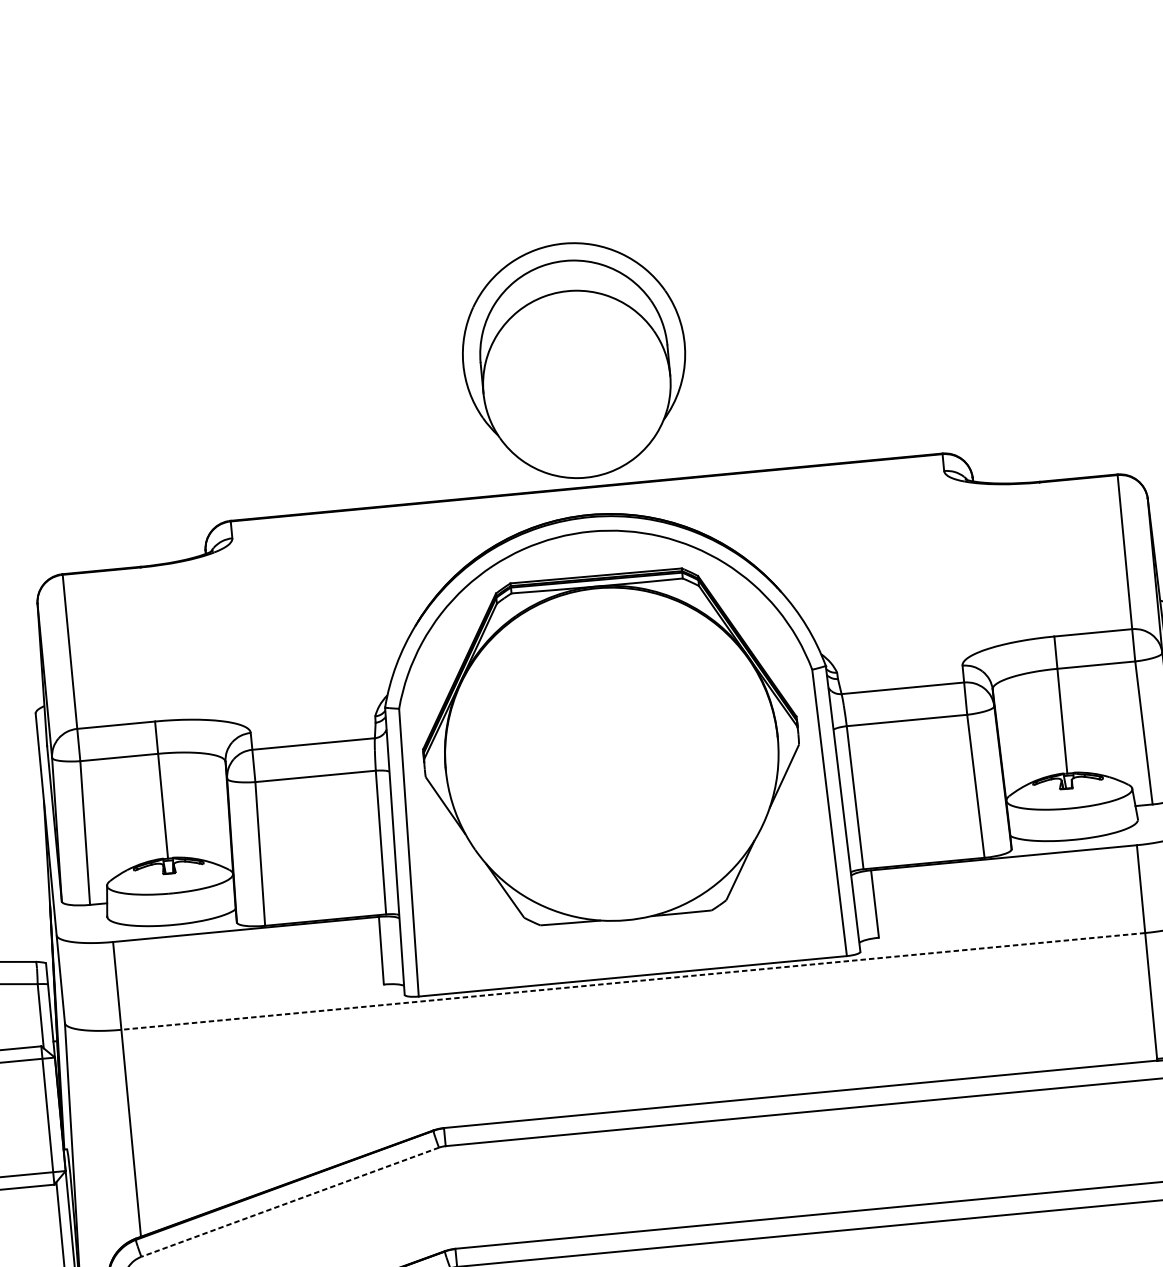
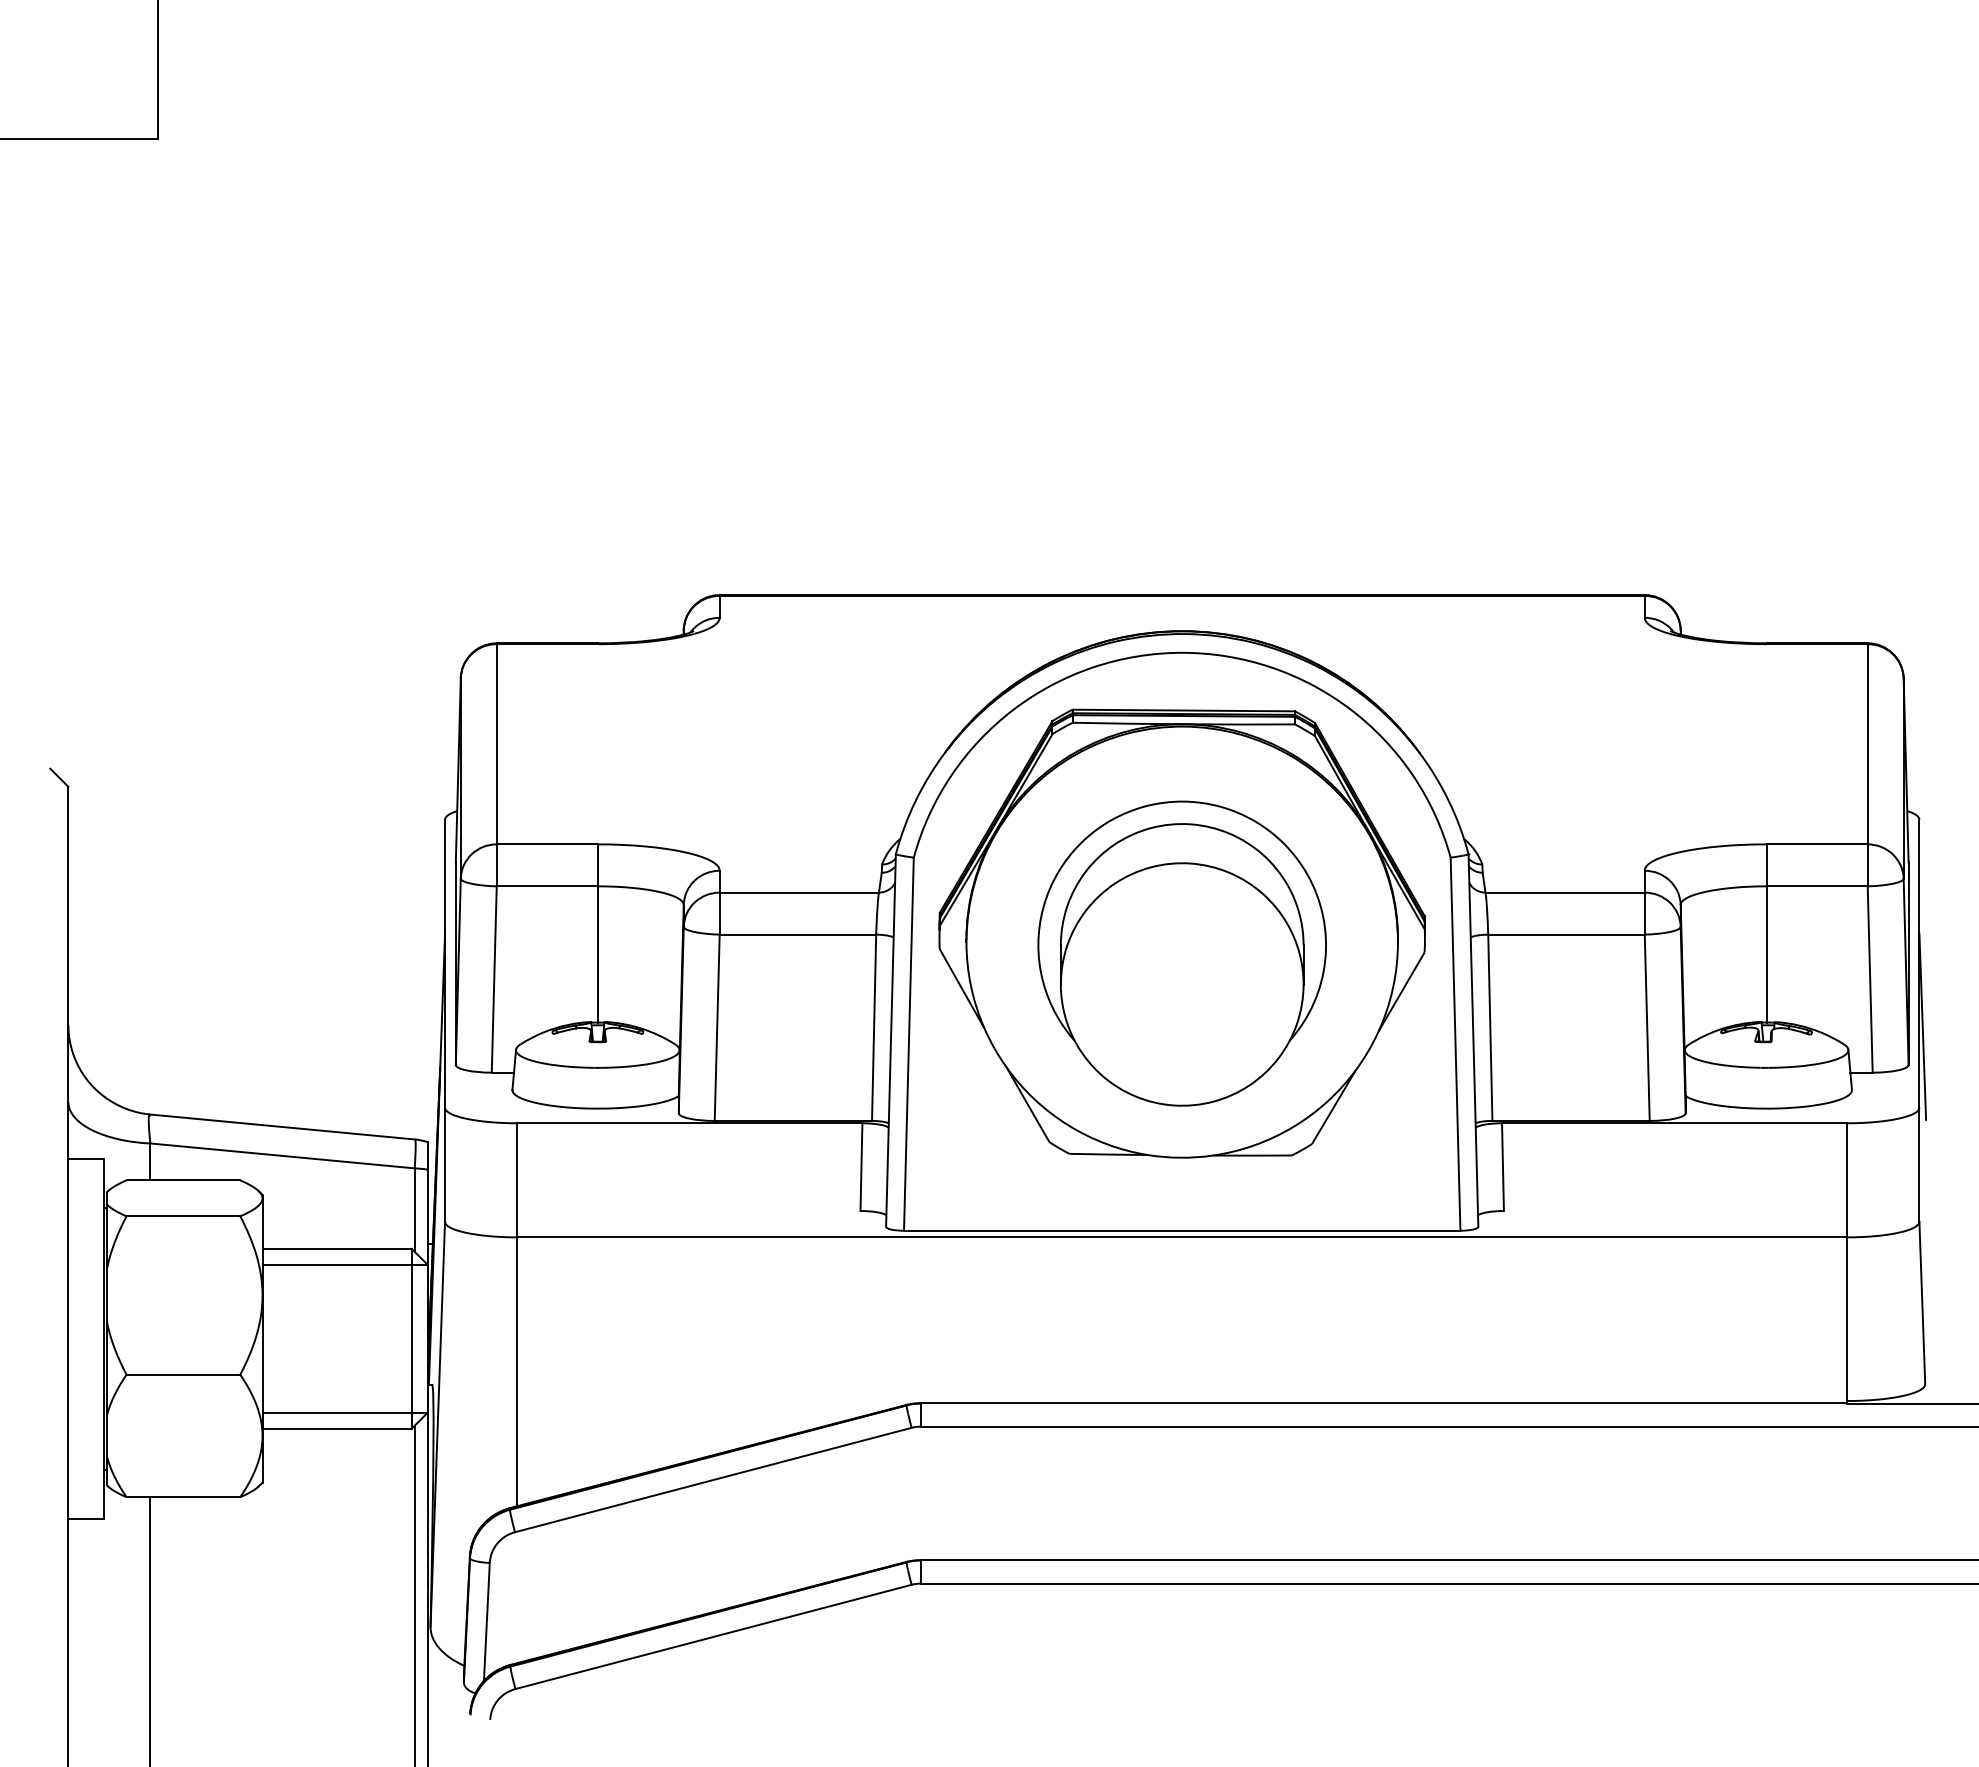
part: (574, 360) -> (1181, 953), moved
line: (632, 981) -> (1181, 1237), dashed -> solid
line: (289, 1202) -> (712, 1480), dashed -> solid

